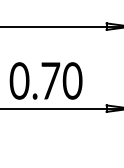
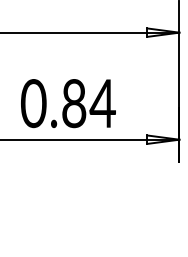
text: (61, 80) -> (88, 103), 0.70 -> 0.84

